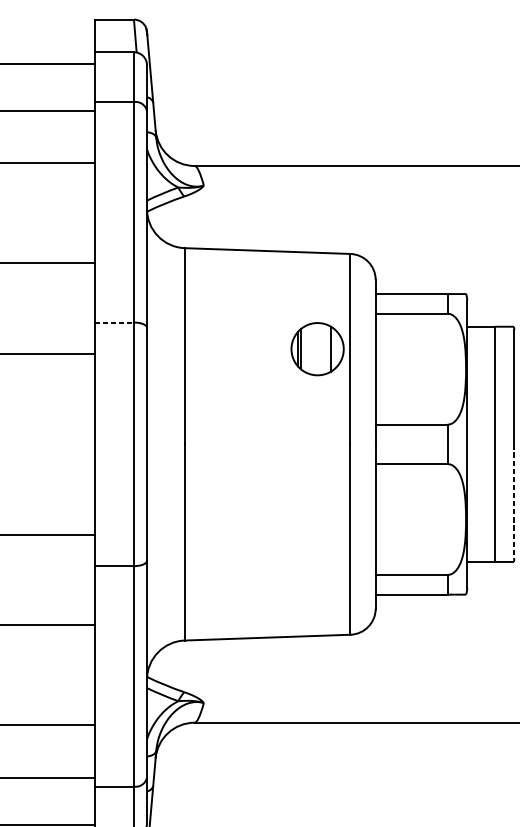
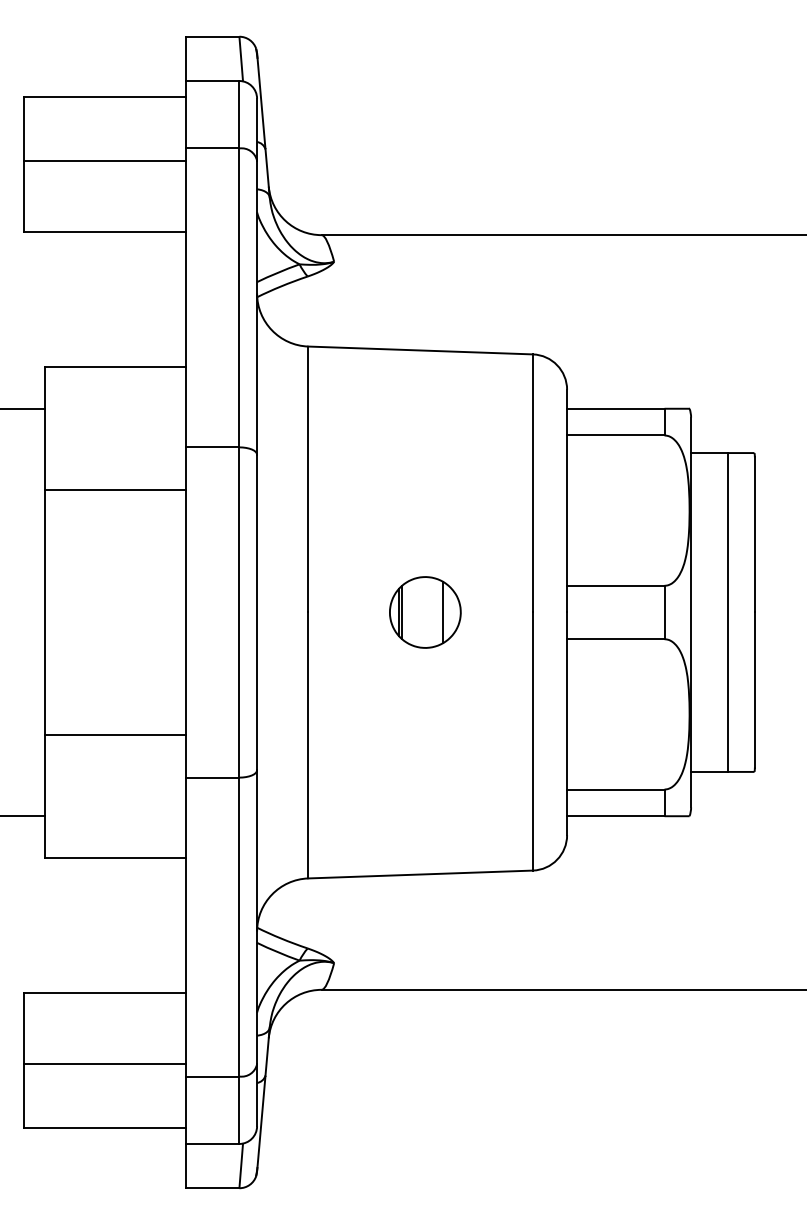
line: (114, 322) -> (212, 447), dashed -> solid
part: (317, 349) -> (425, 612), moved
line: (513, 501) -> (754, 690), dashed -> solid

